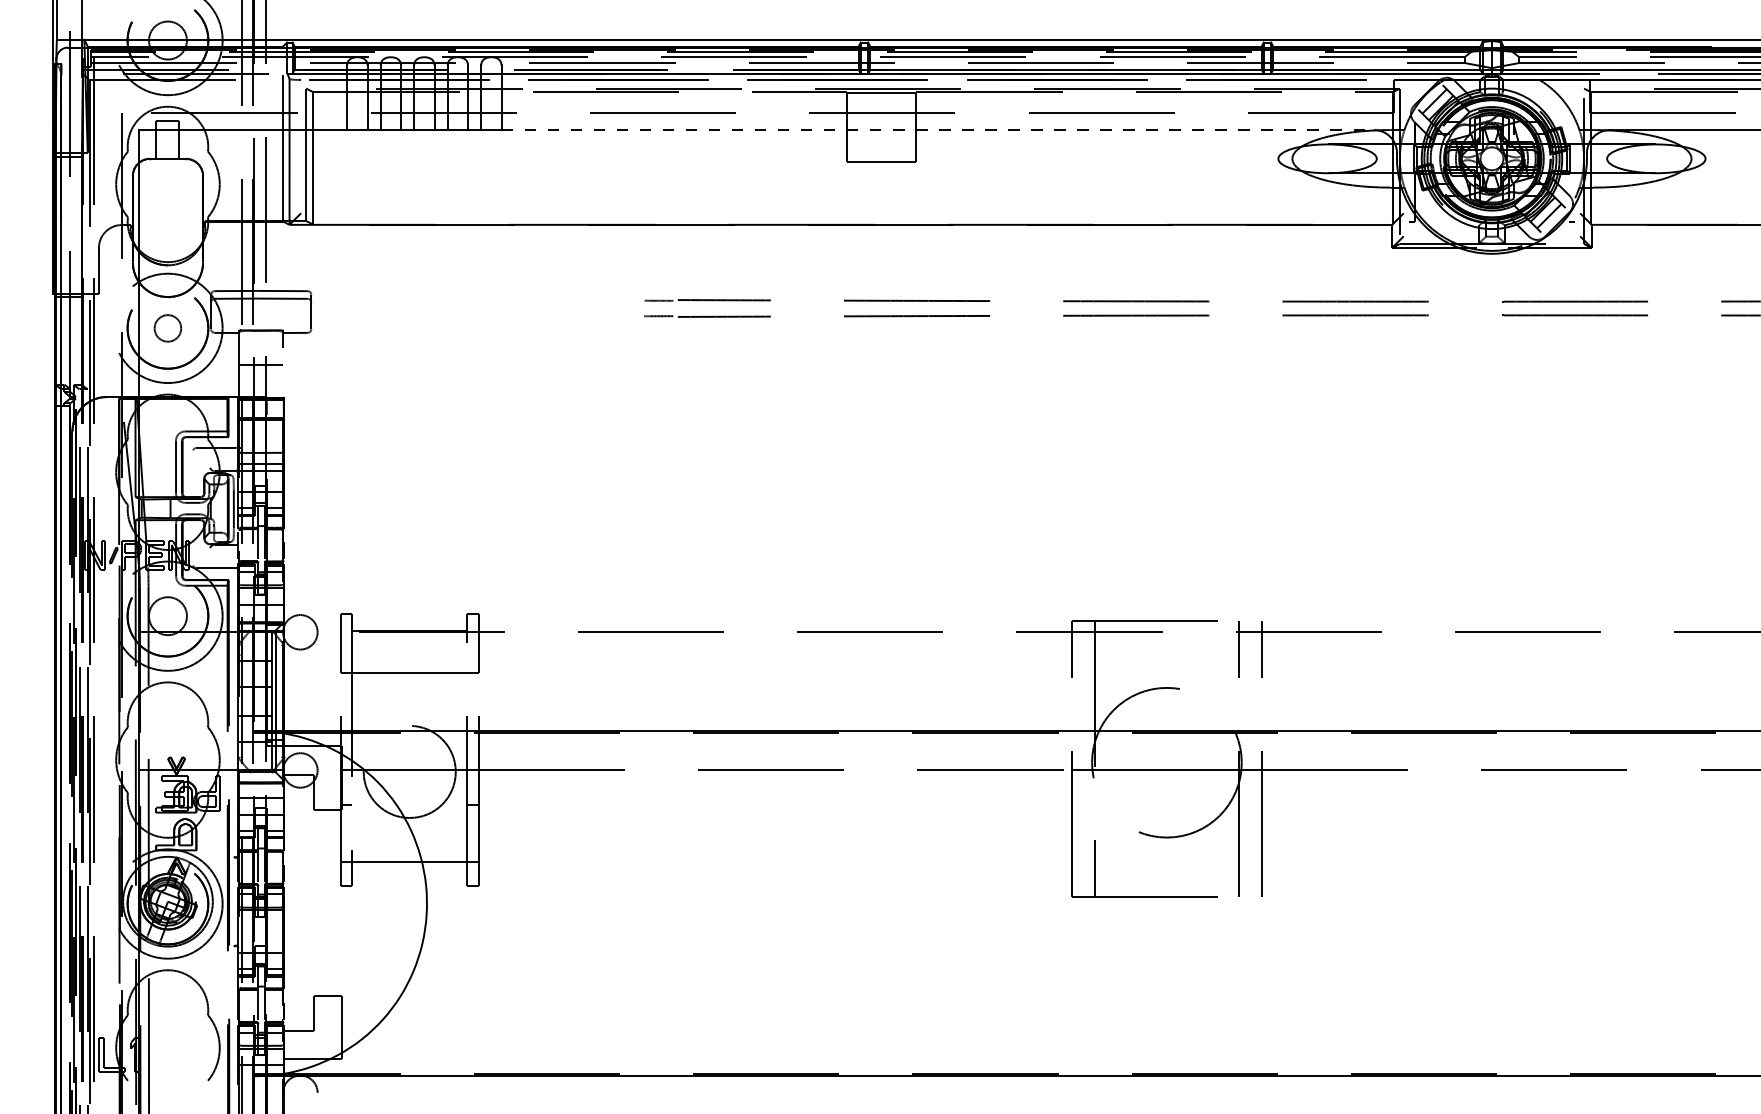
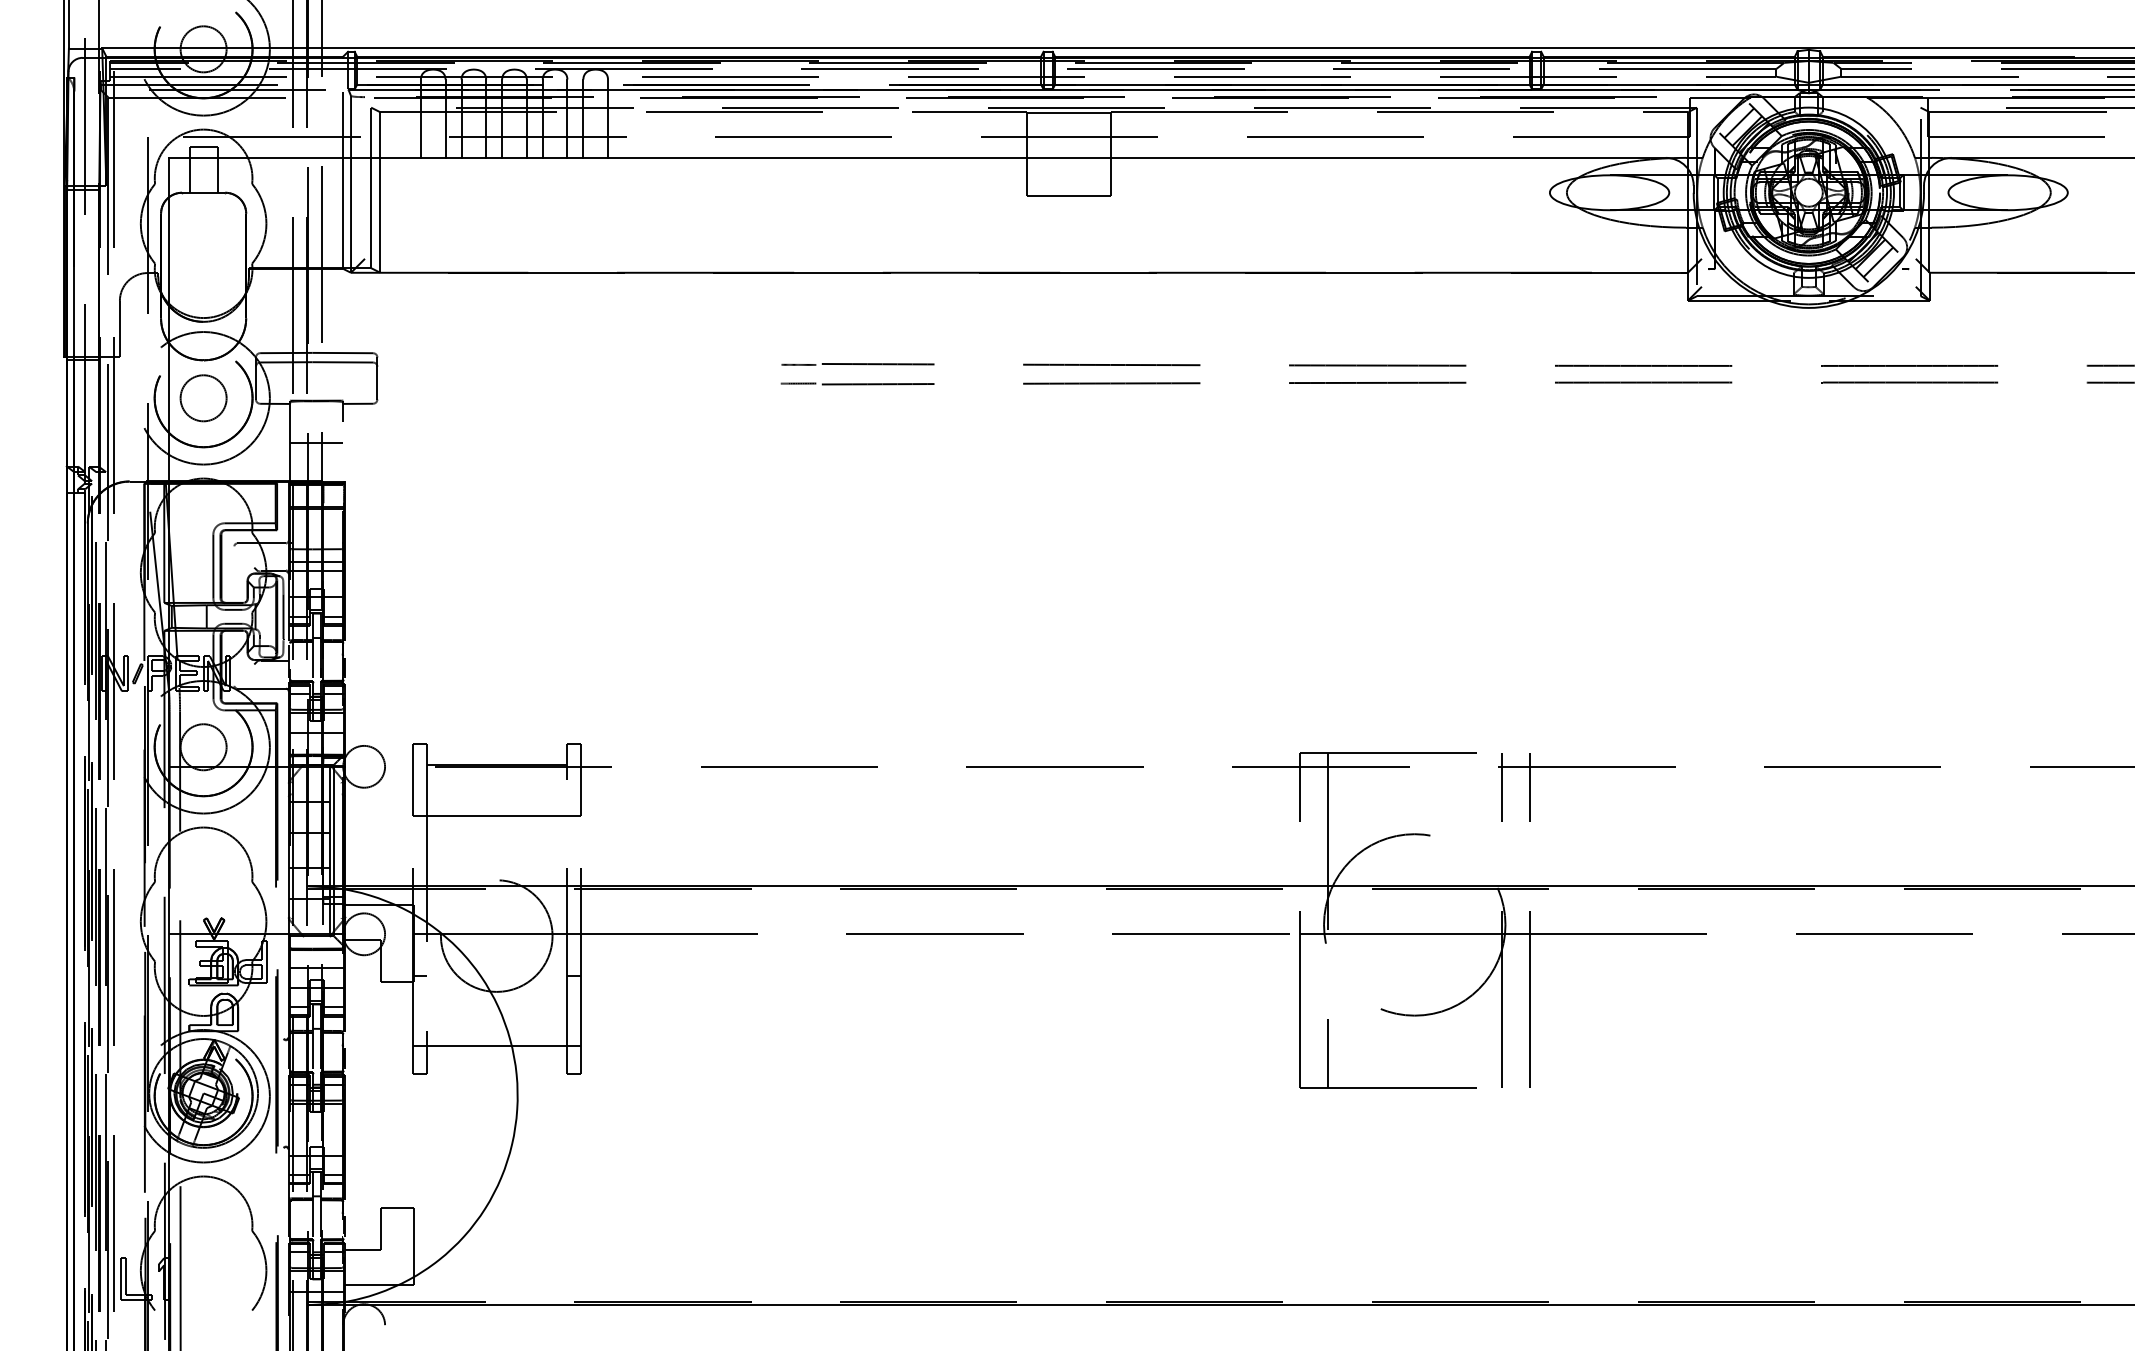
line: (937, 129) -> (1136, 157), dashed -> solid
circle: (167, 328) -> (203, 398), size x1.43

